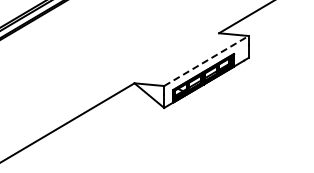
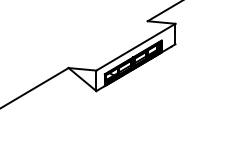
line: (206, 60) -> (135, 46), dashed -> solid

